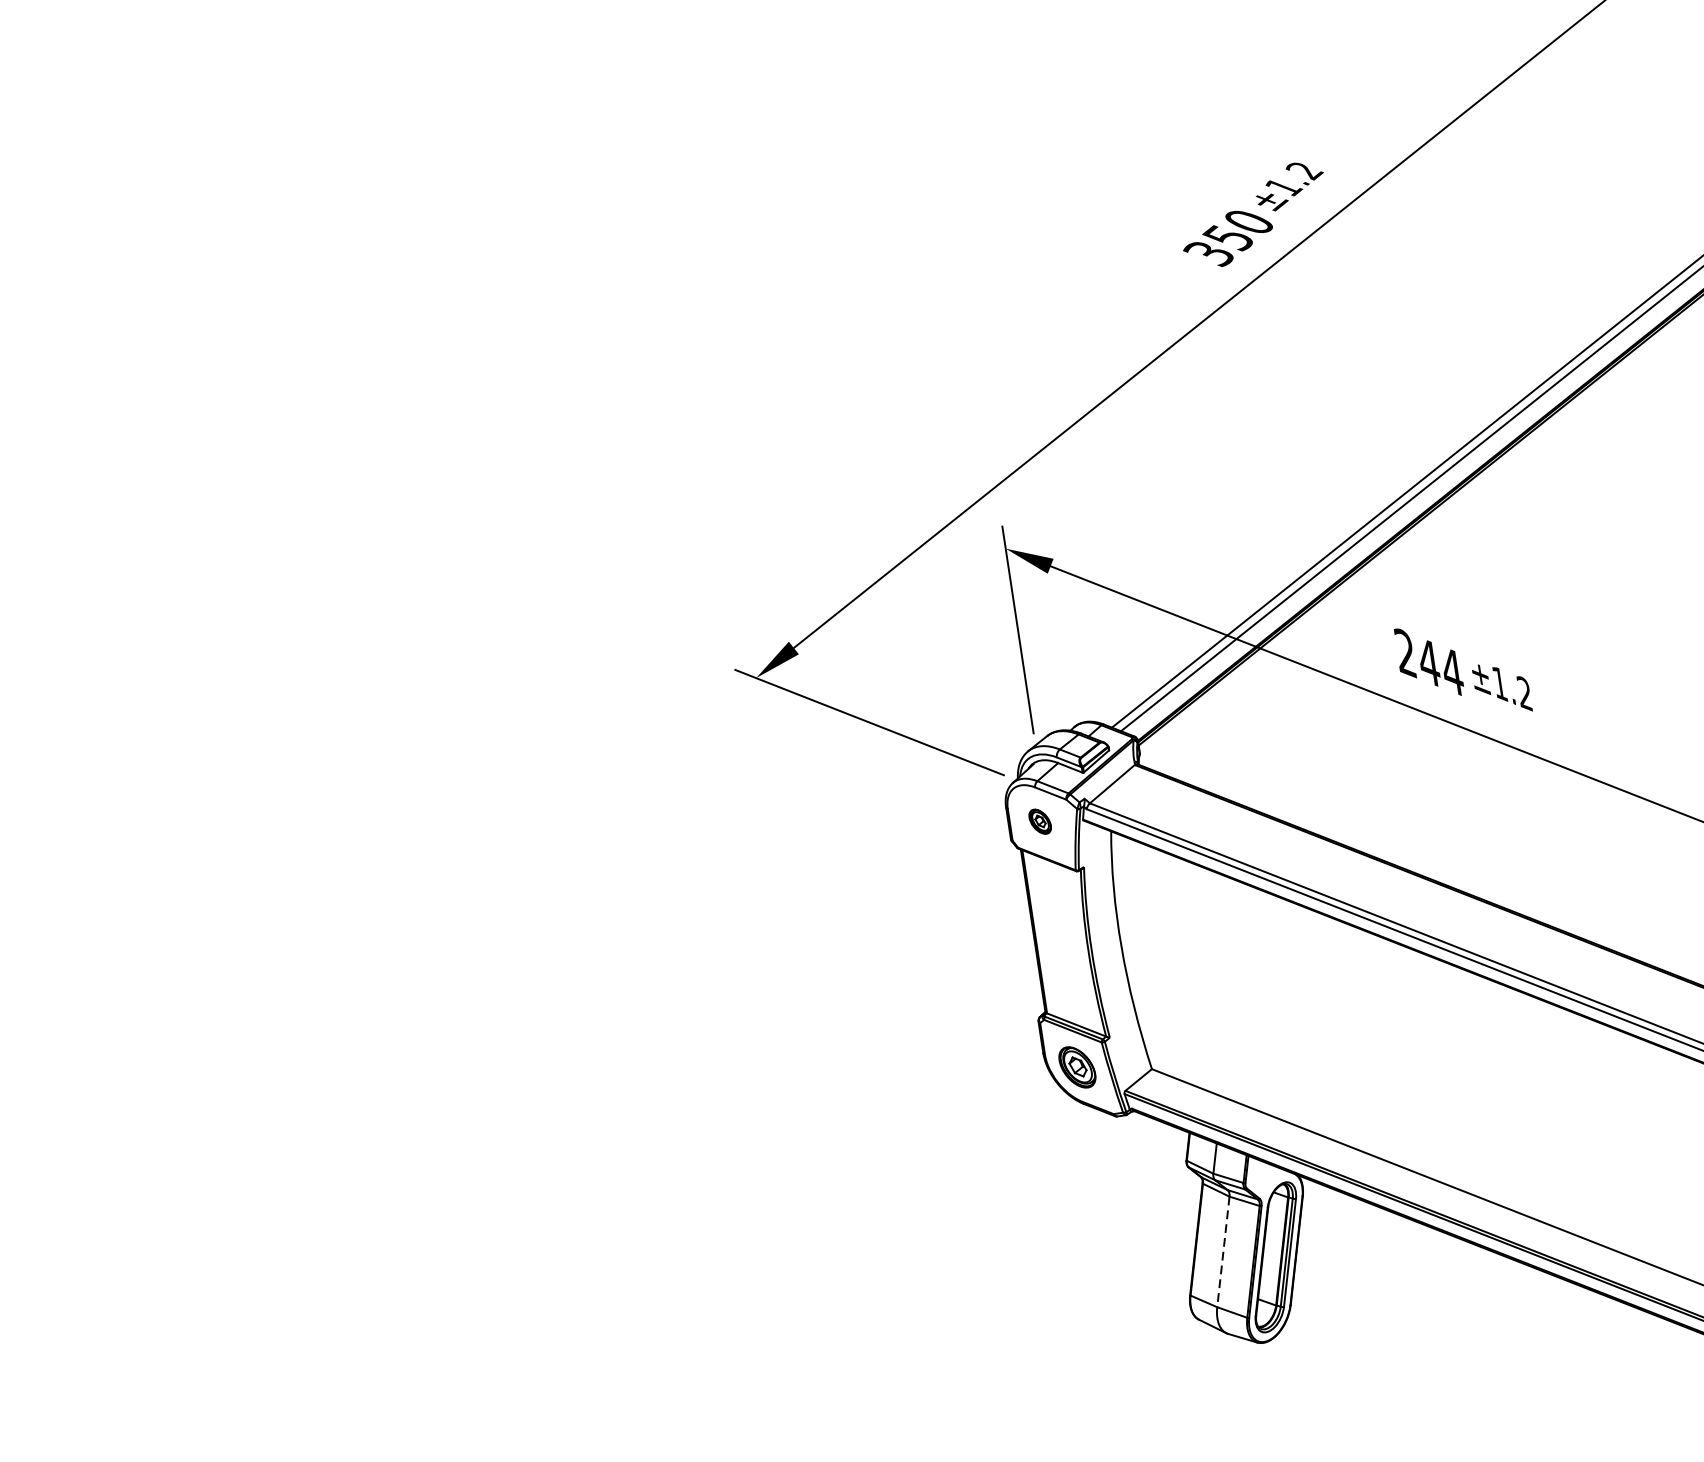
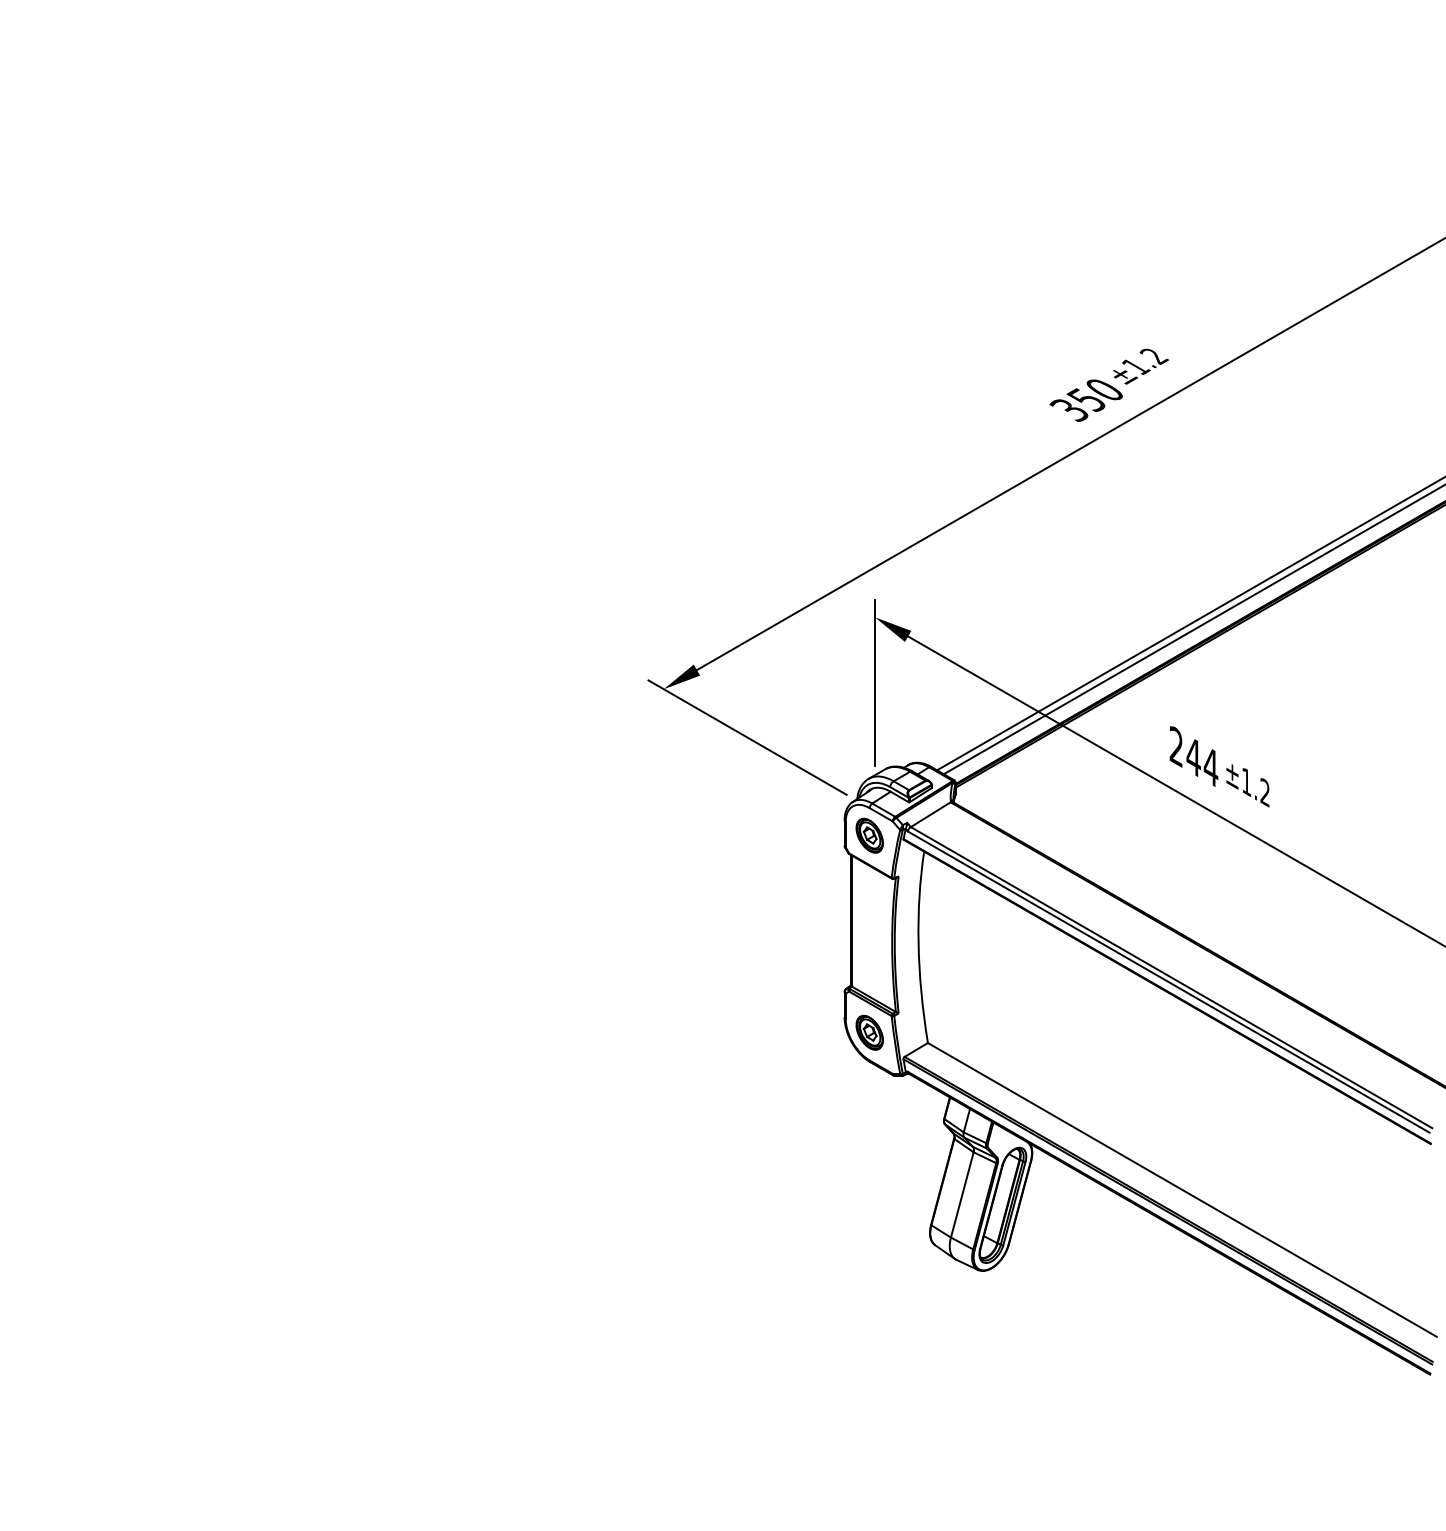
part: (1040, 821) -> (869, 835), size x1.67
line: (1223, 1252) -> (962, 1195), dashed -> solid

